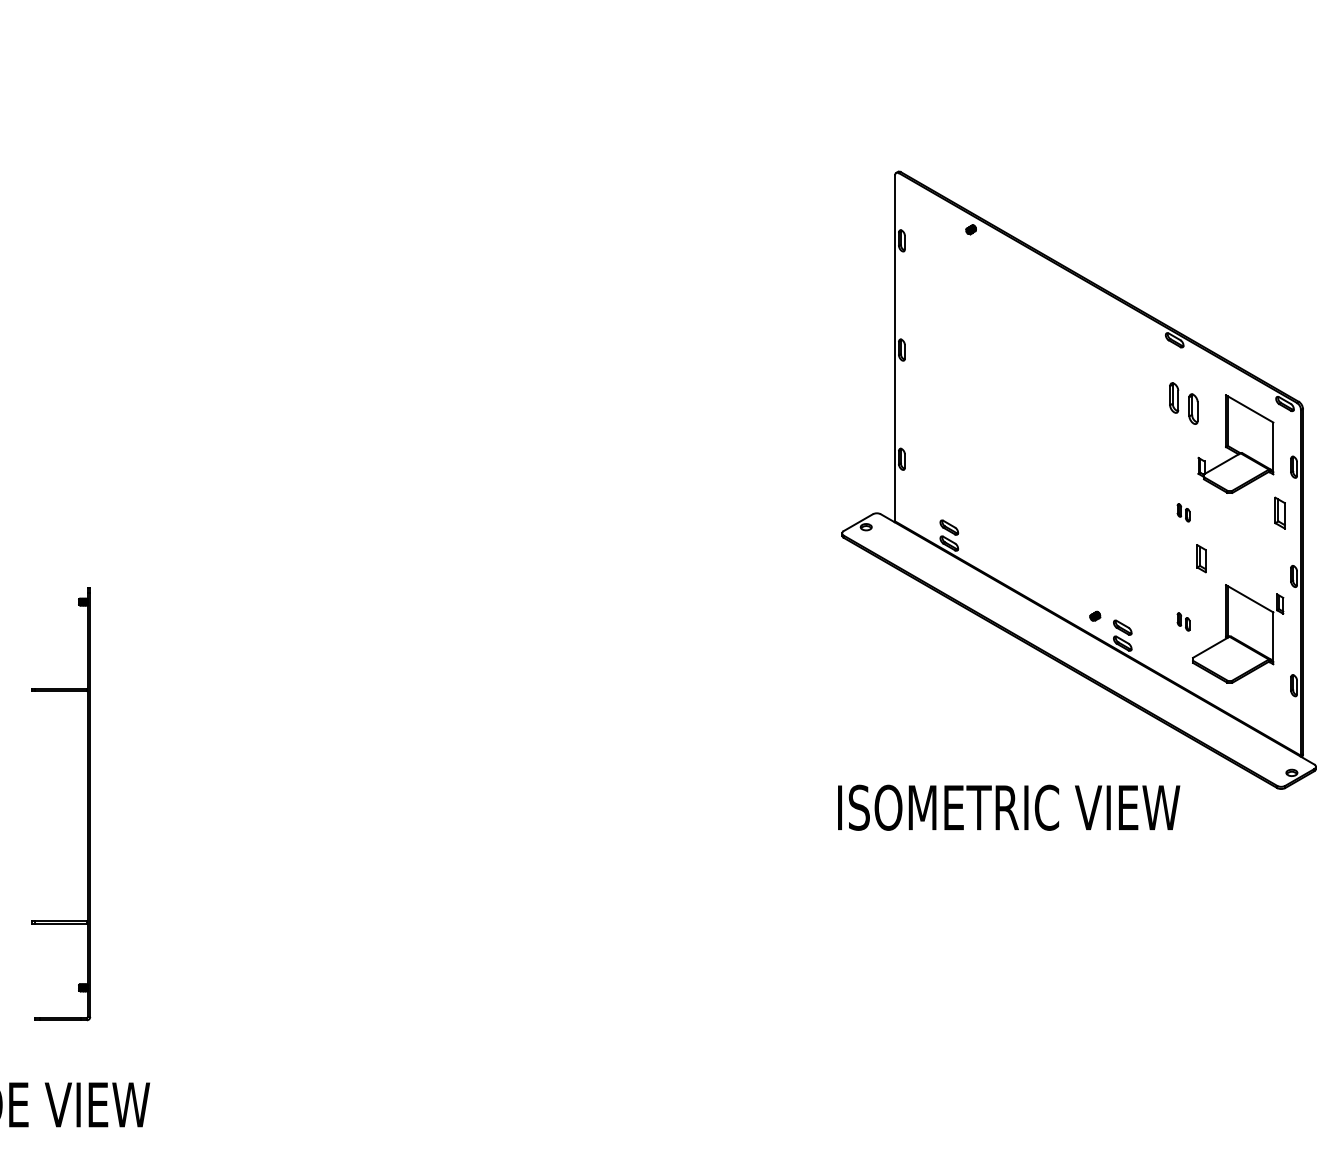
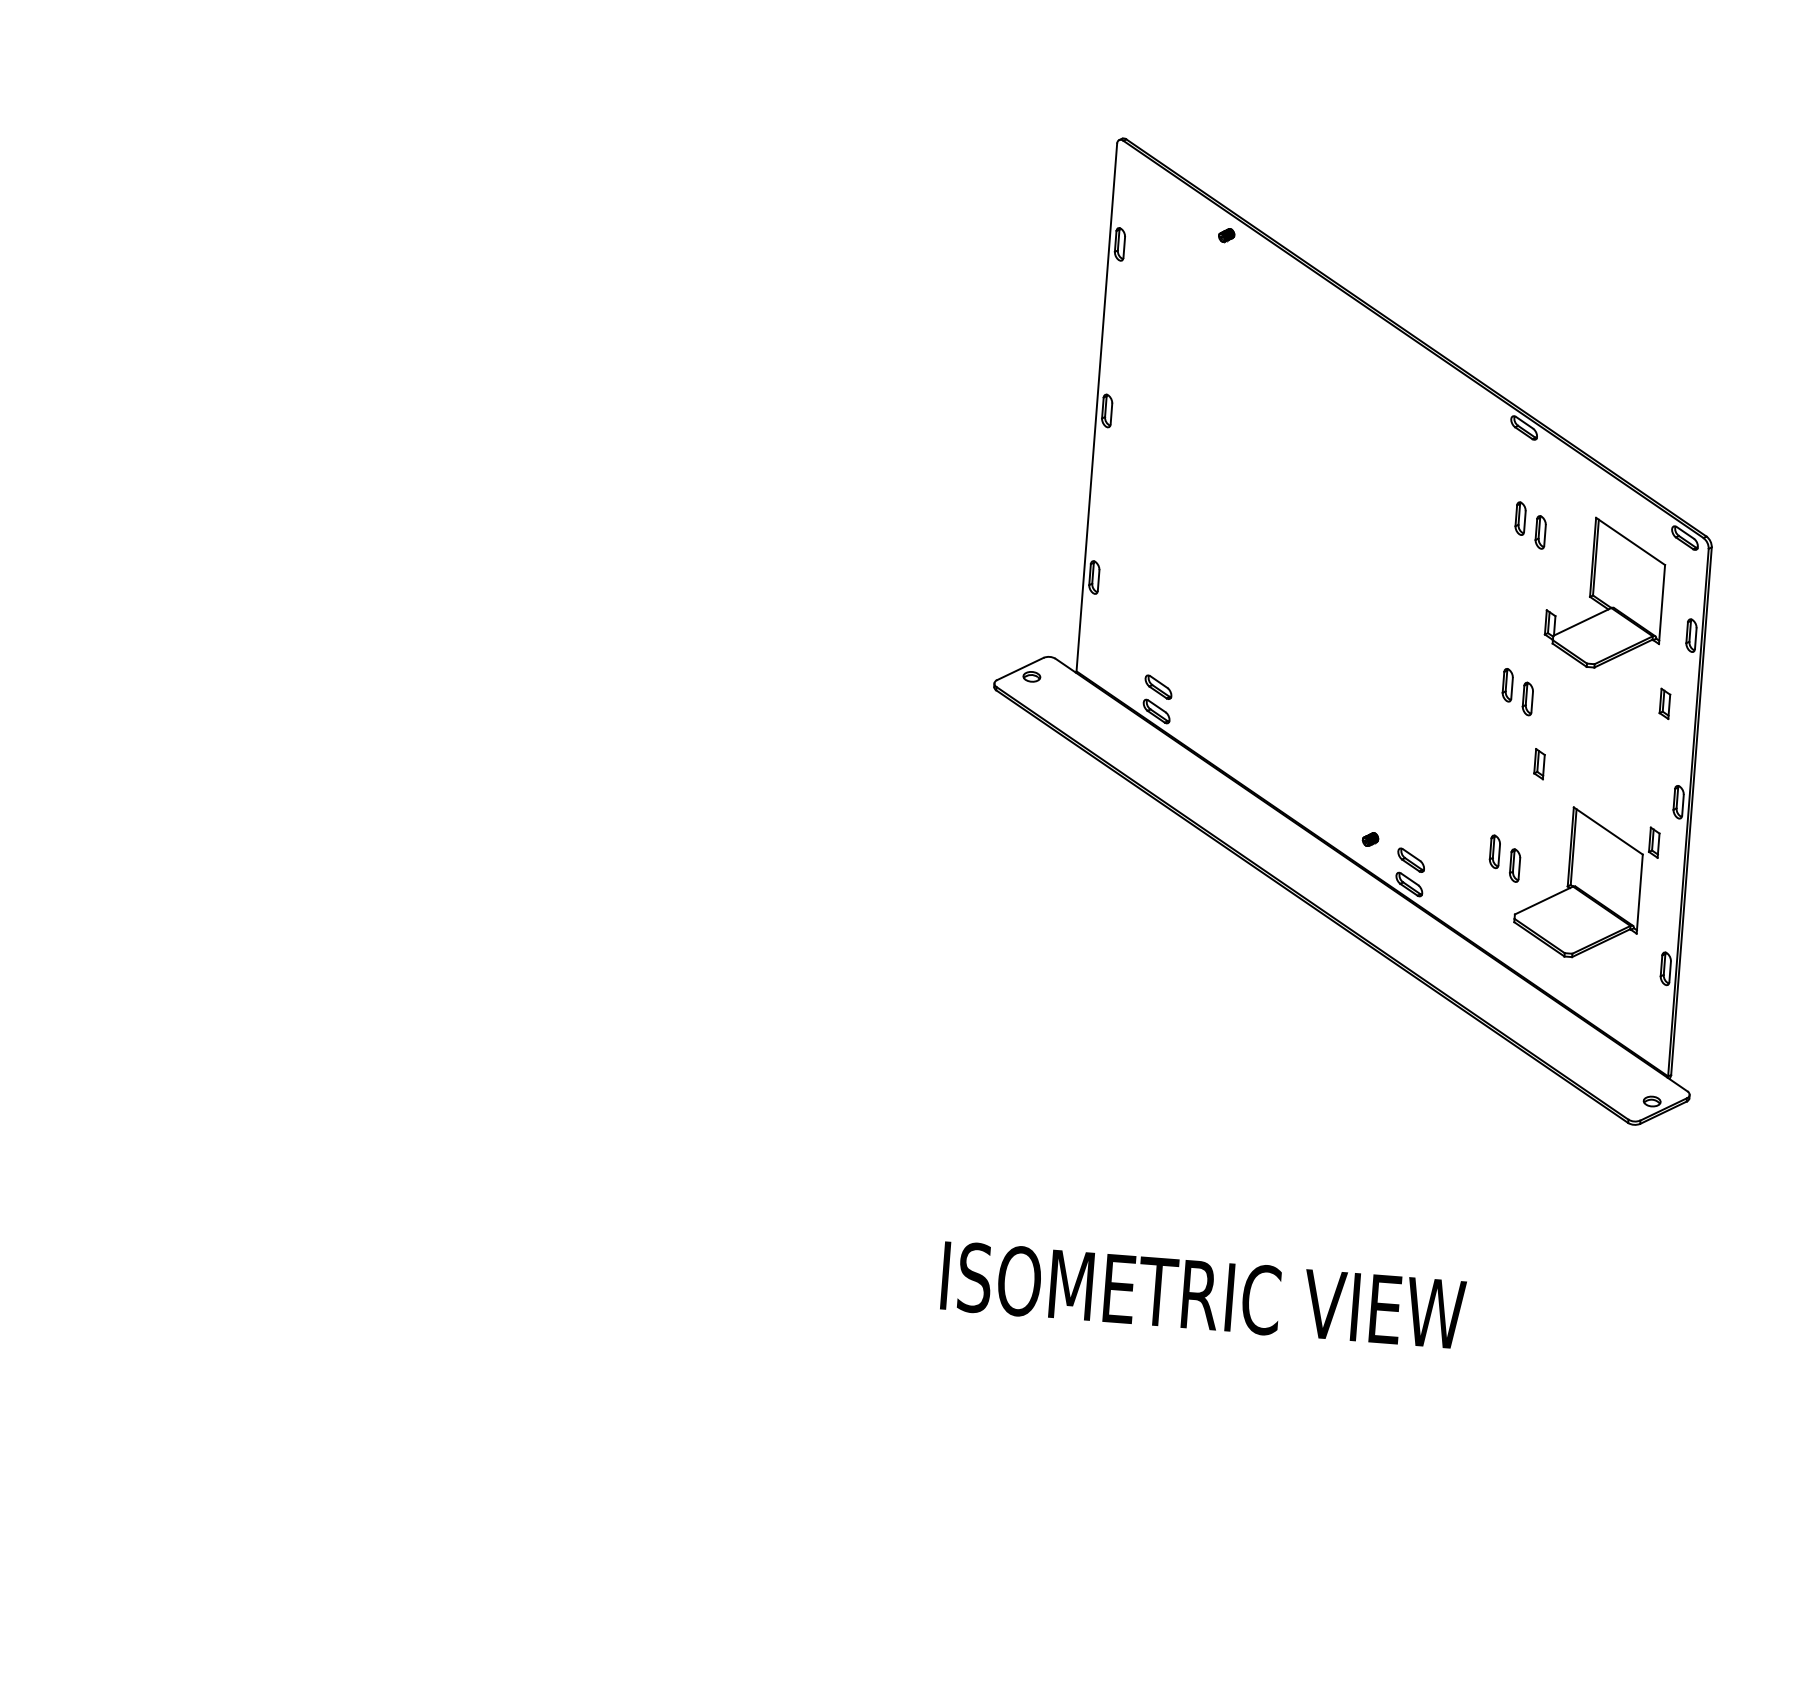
part: (1183, 403) -> (1530, 525), size x0.71
part: (1183, 512) -> (1517, 691), size x1.67
part: (1280, 512) -> (1665, 703), size x0.62
part: (1201, 558) -> (1539, 763), size x0.71
part: (1183, 621) -> (1504, 857), size x1.67
text: (1009, 807) -> (1204, 1294), moved

